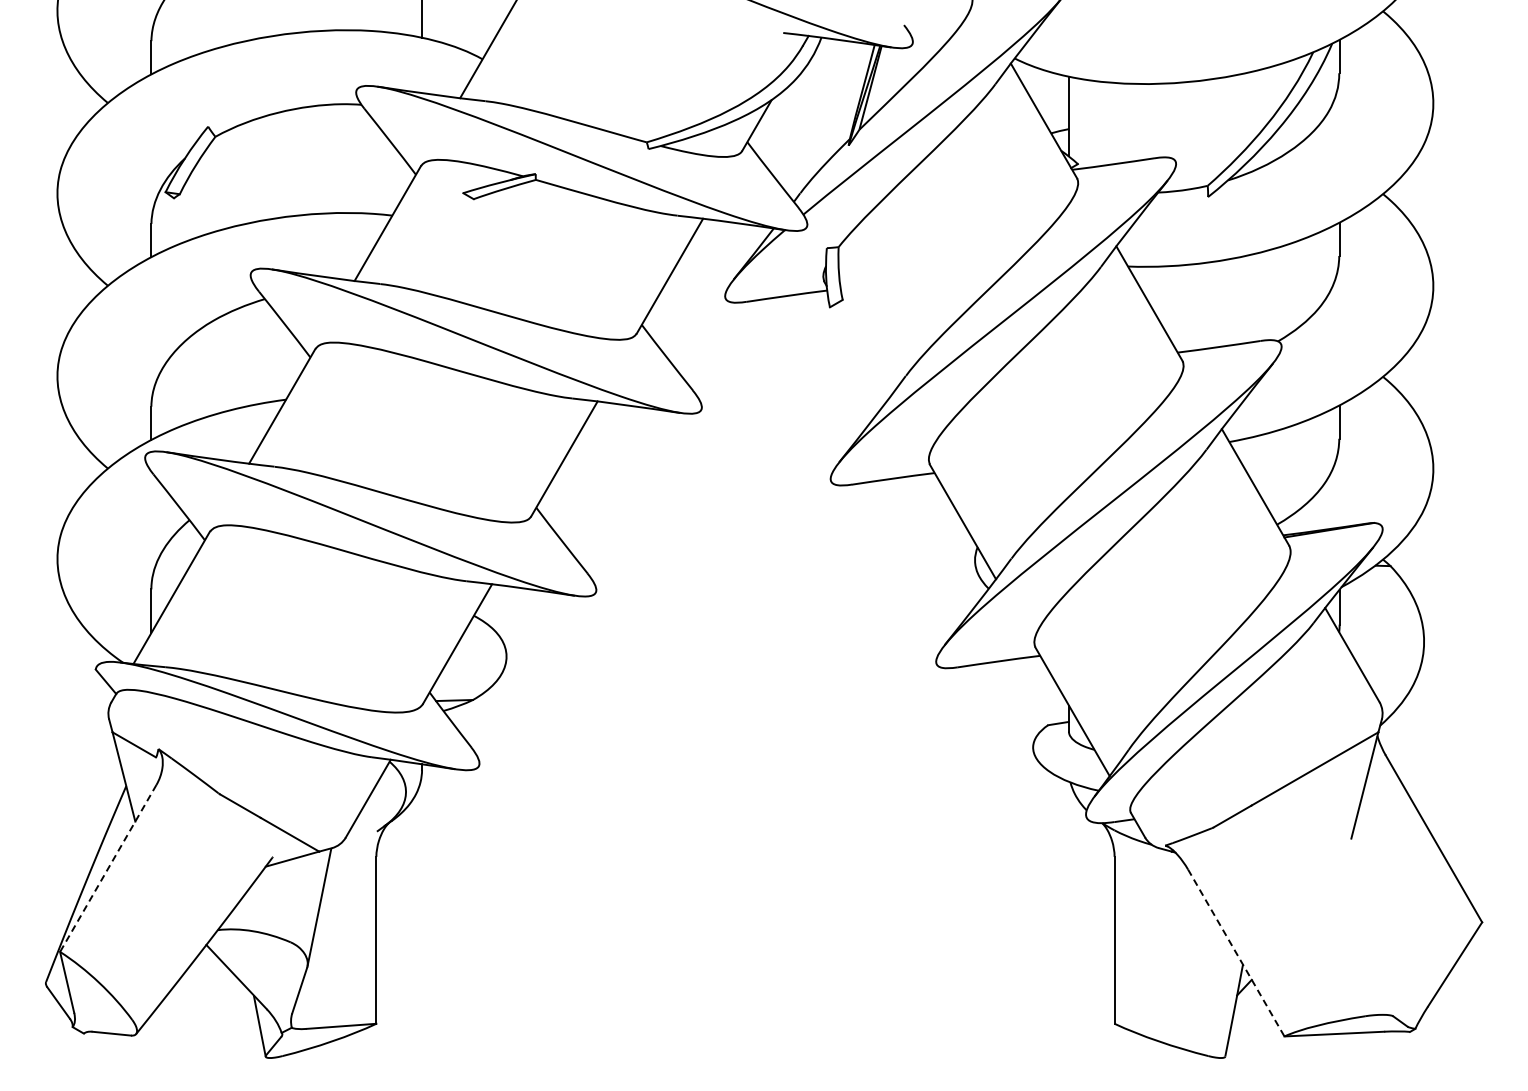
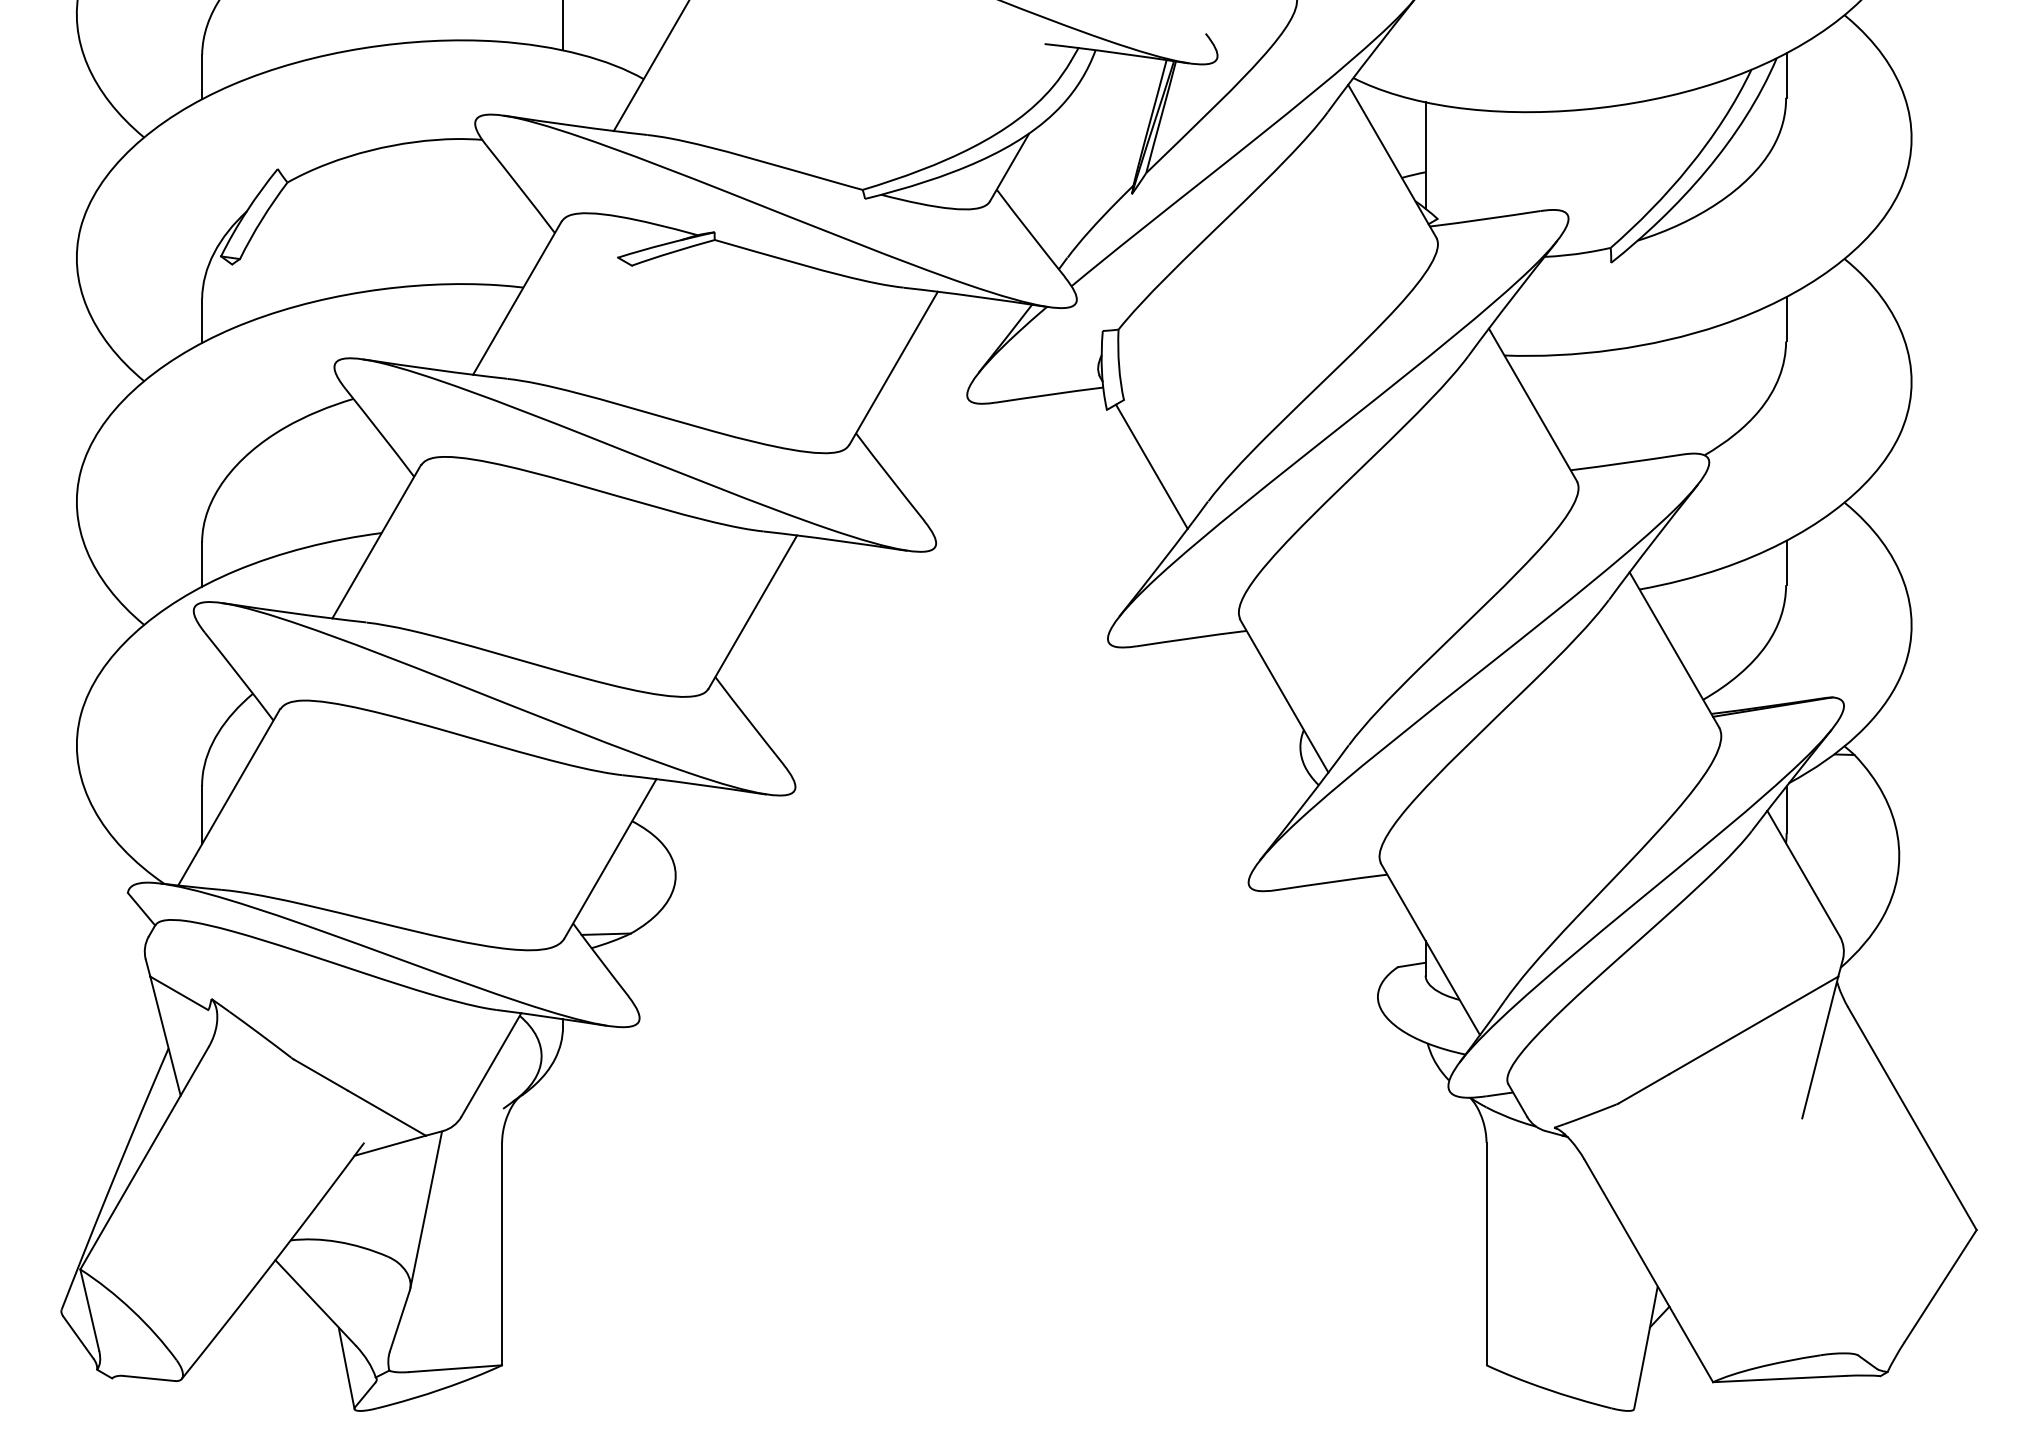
line: (863, 349) -> (1151, 466), added
line: (108, 868) -> (144, 1158), dashed -> solid
line: (1236, 953) -> (1649, 1271), dashed -> solid

